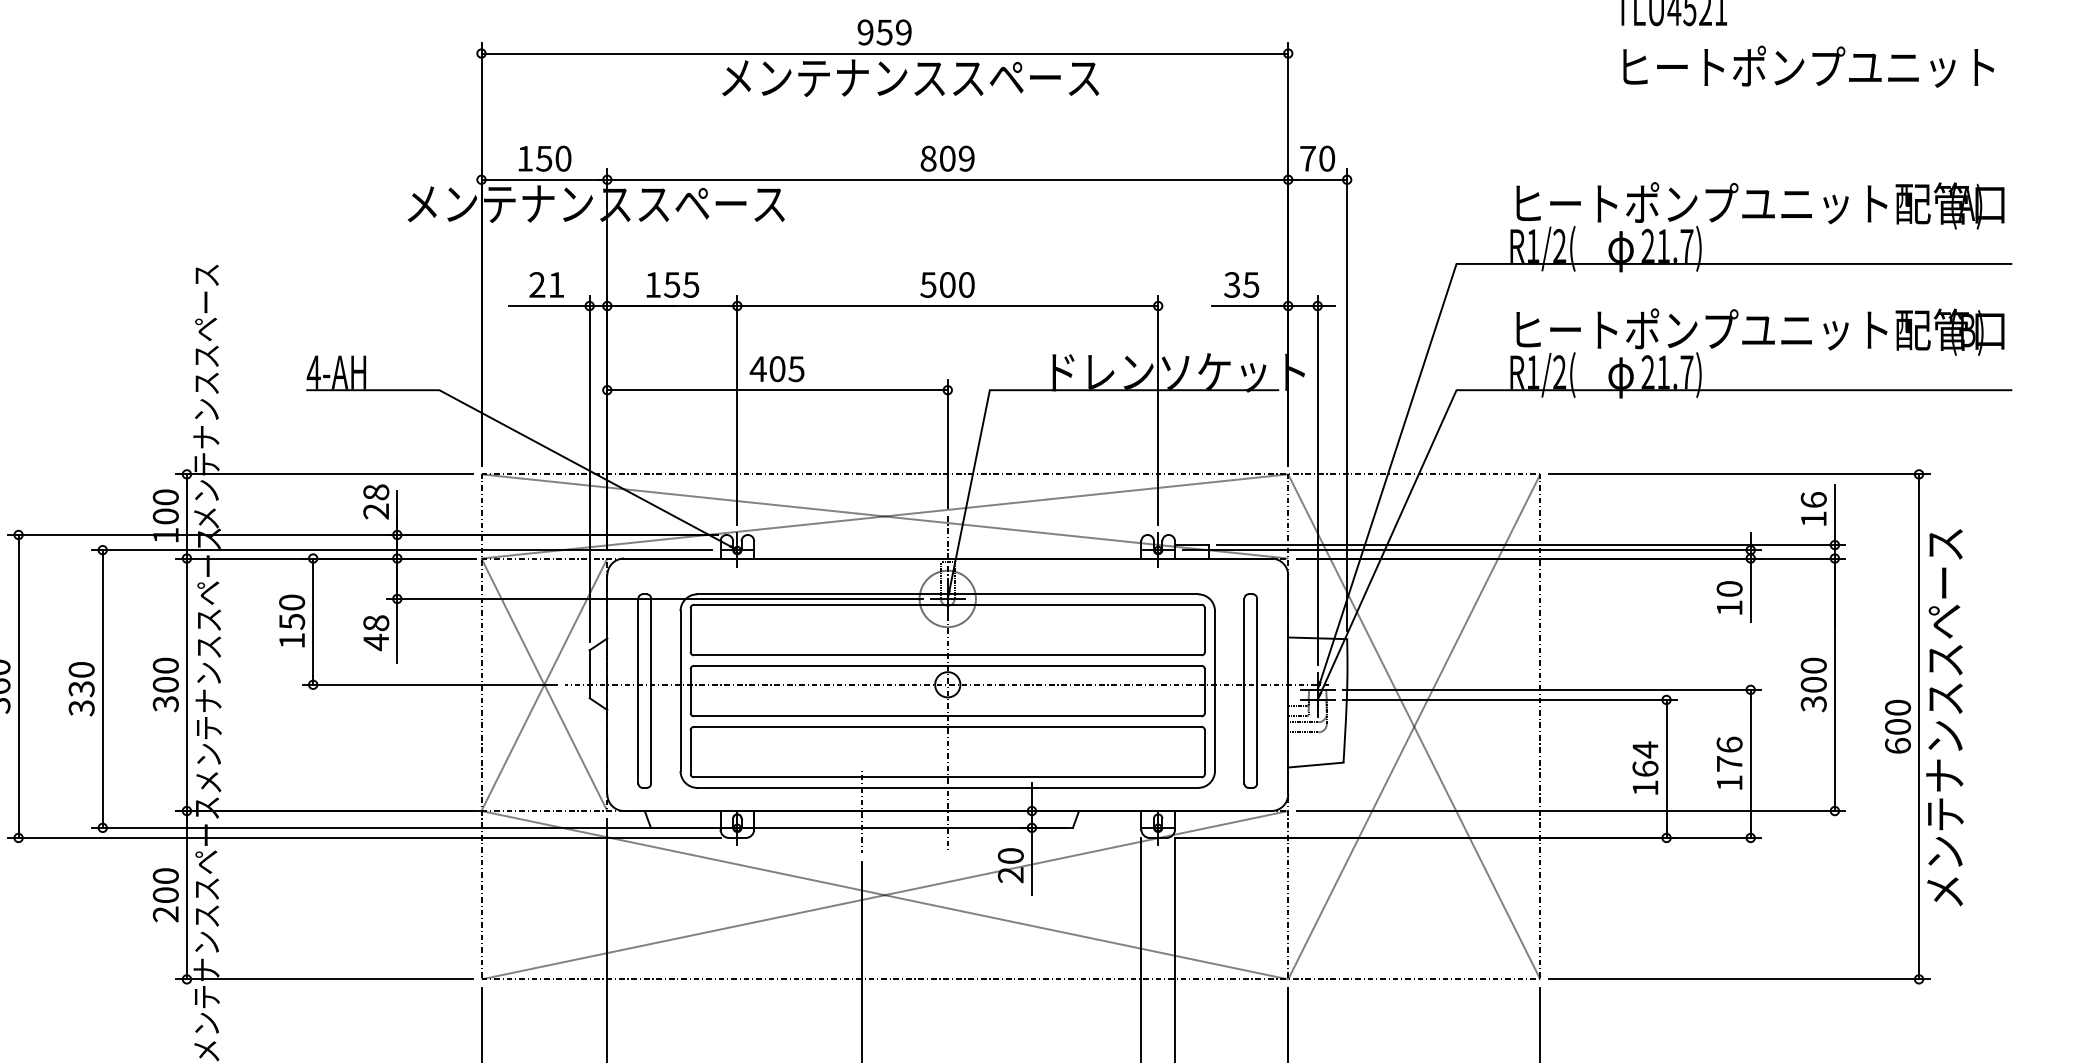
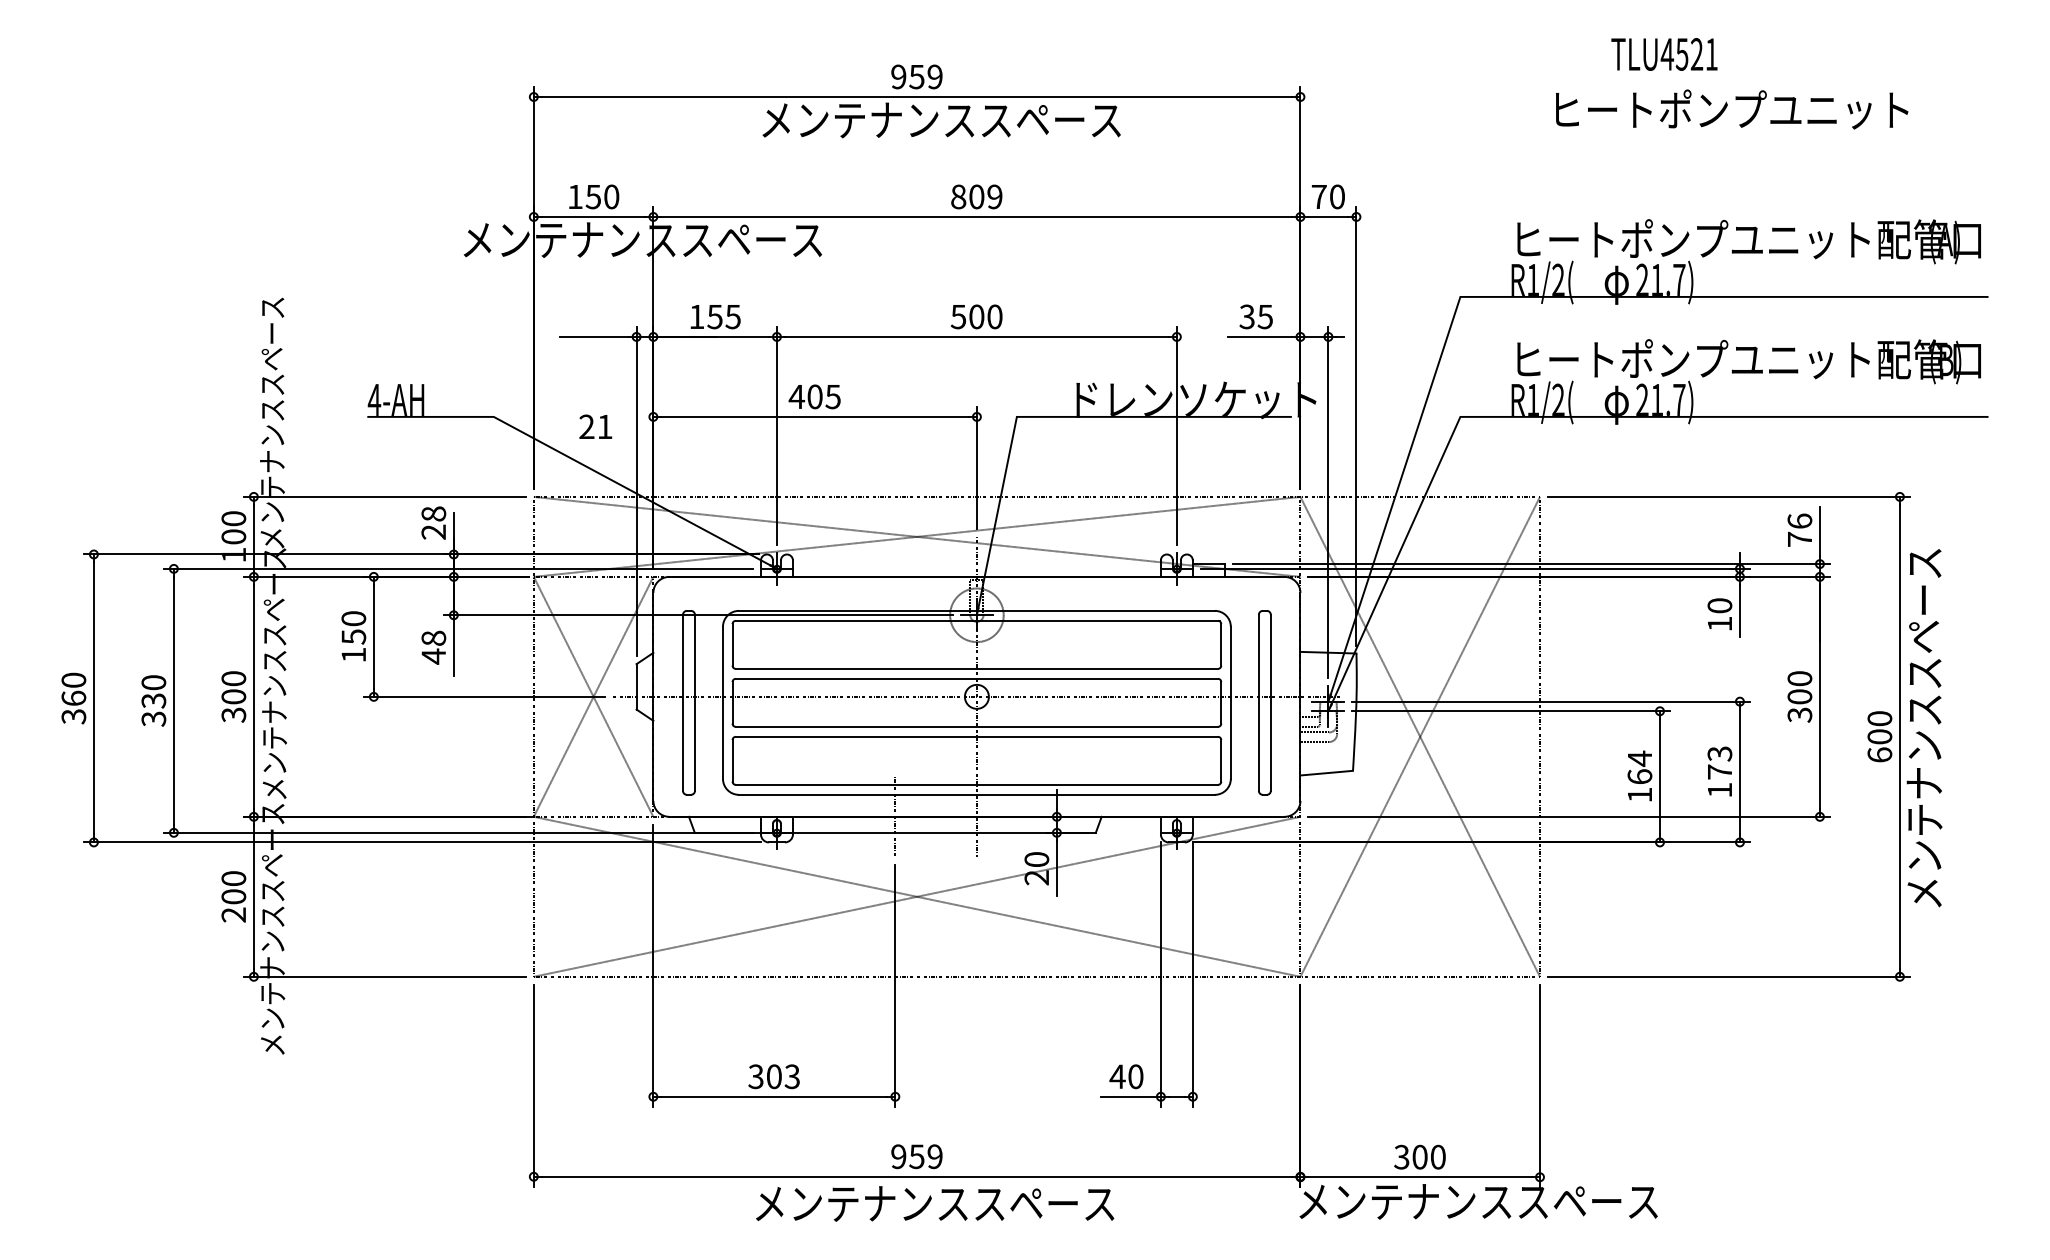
text: (1809, 66) -> (1732, 109), moved
text: (546, 284) -> (595, 426), moved
text: (1813, 518) -> (1799, 538), 16 -> 76
text: (1729, 744) -> (1719, 753), 176 -> 173

